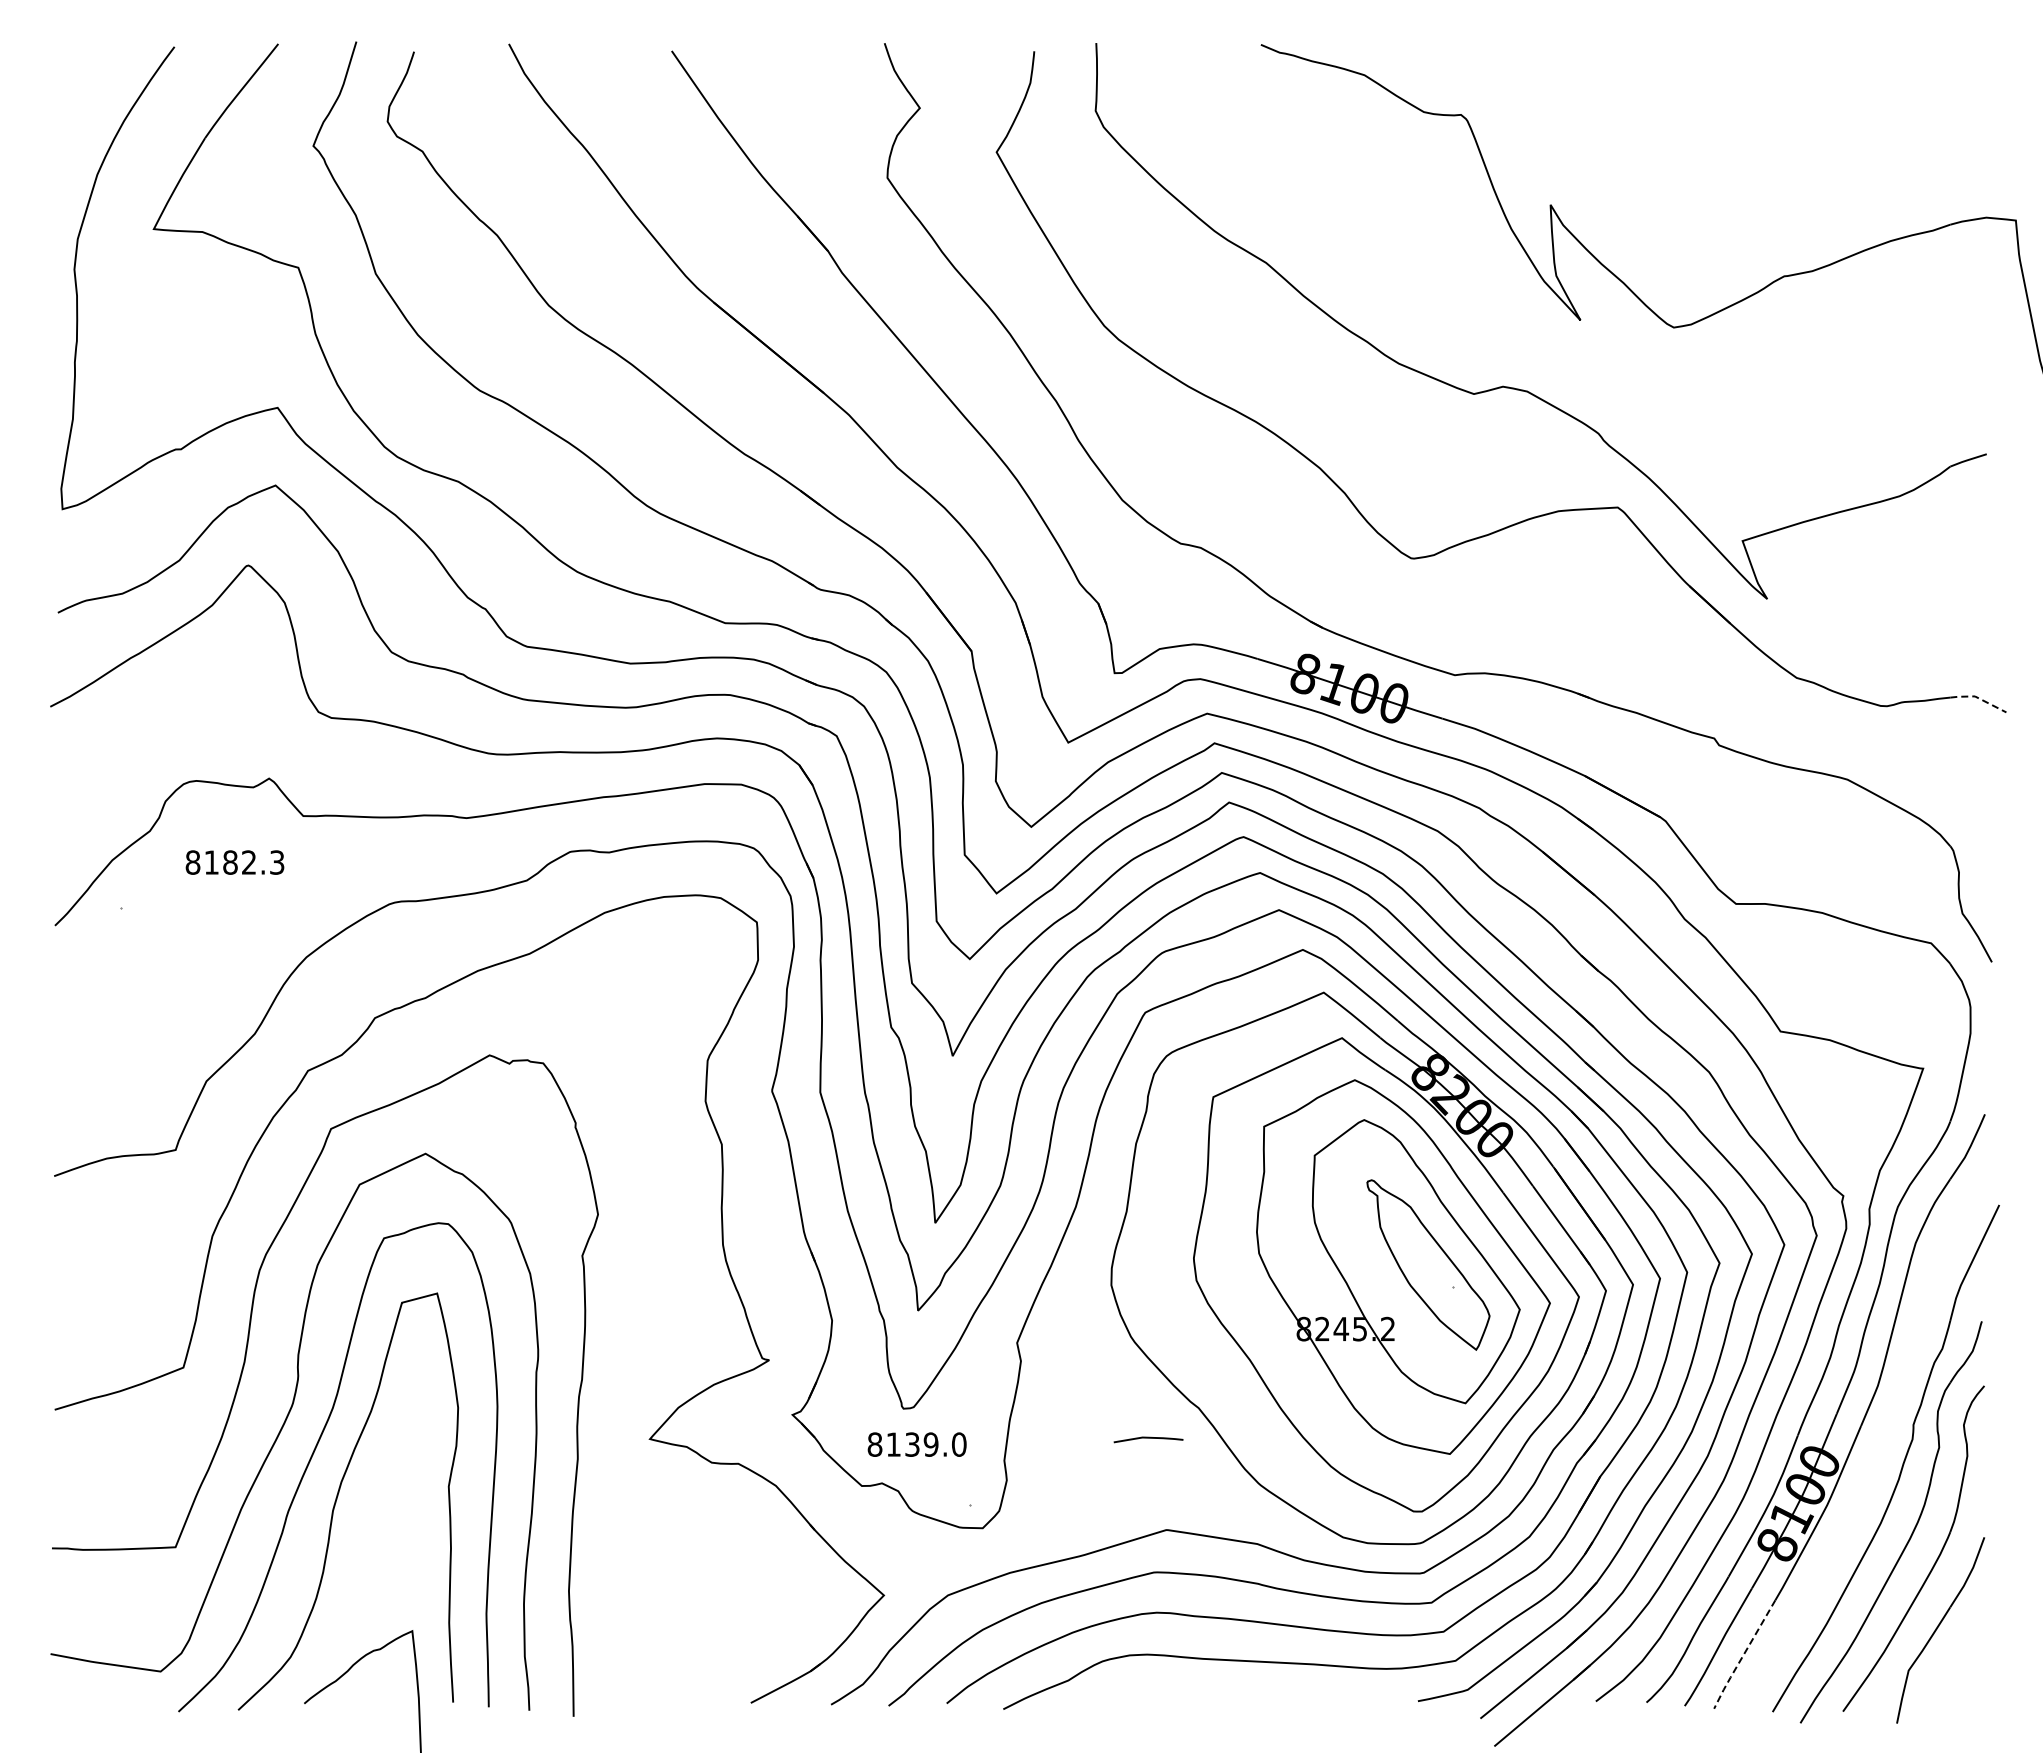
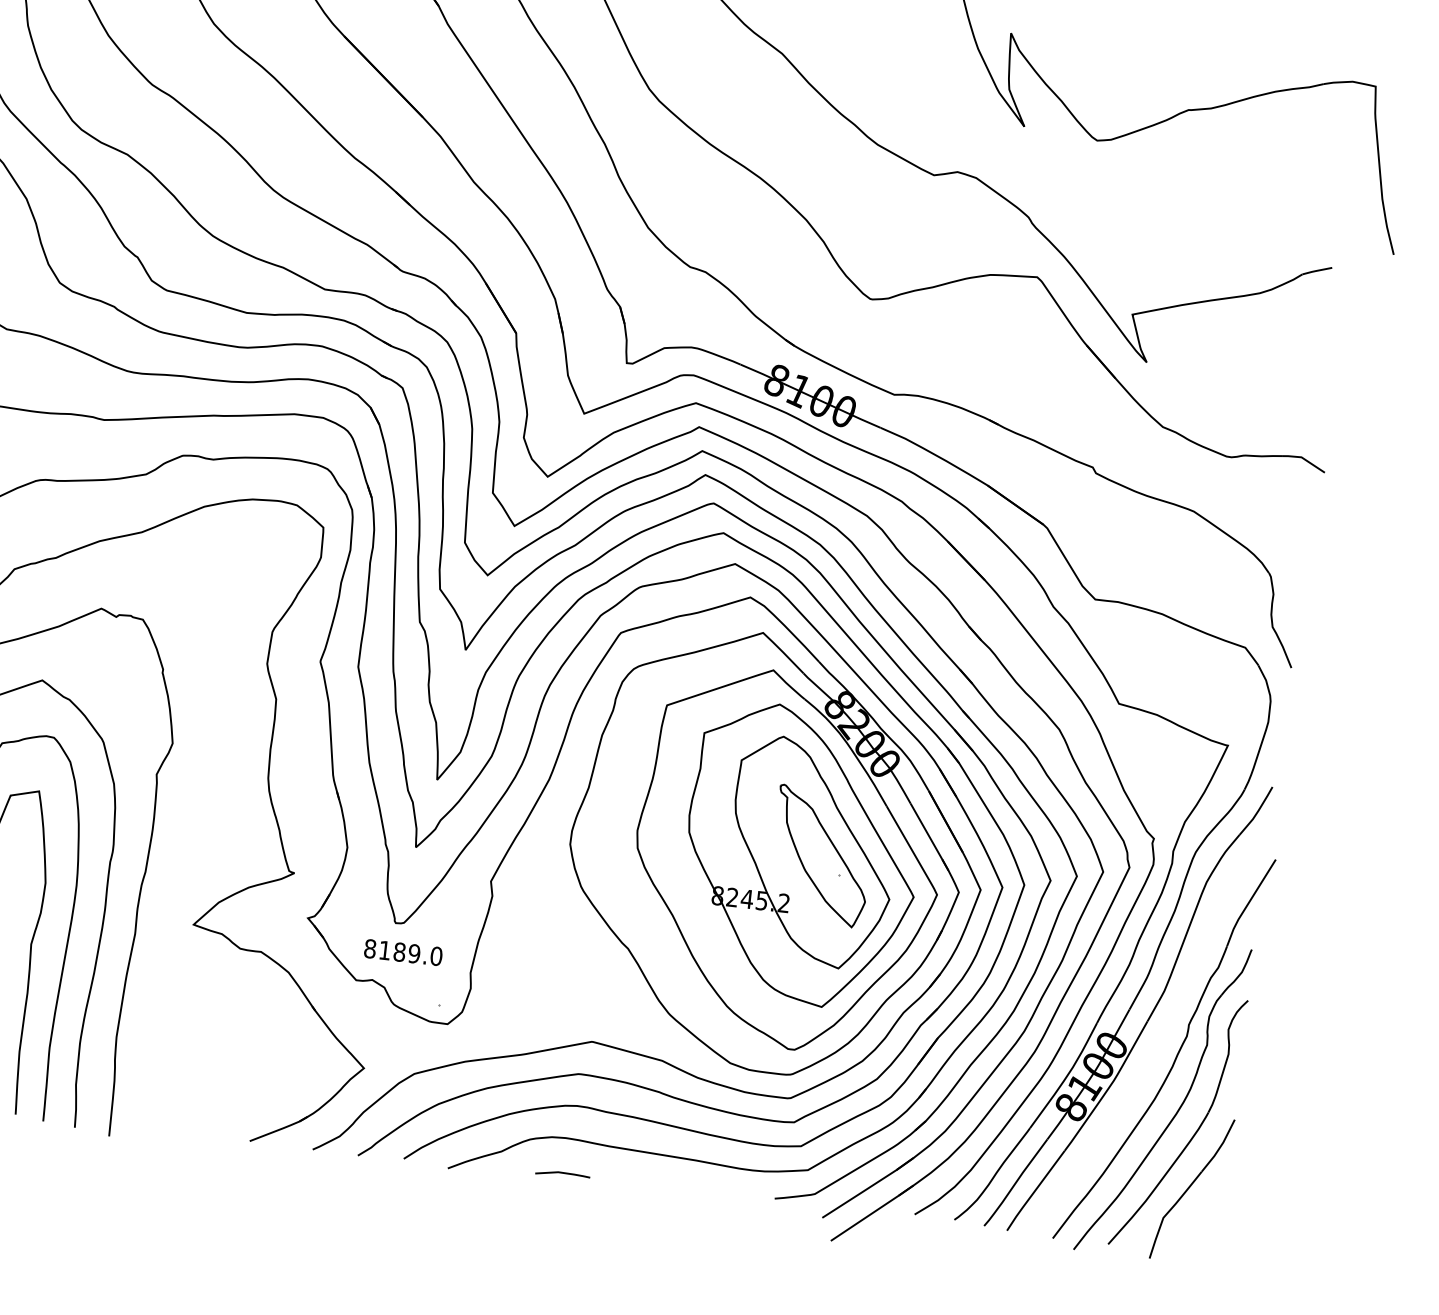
line: (1979, 698) -> (1304, 459), dashed -> solid
curve: (1148, 1438) -> (562, 1173), moved
text: (912, 1444) -> (399, 952), 8139.0 -> 8189.0
line: (1743, 1656) -> (1034, 1192), dashed -> solid

